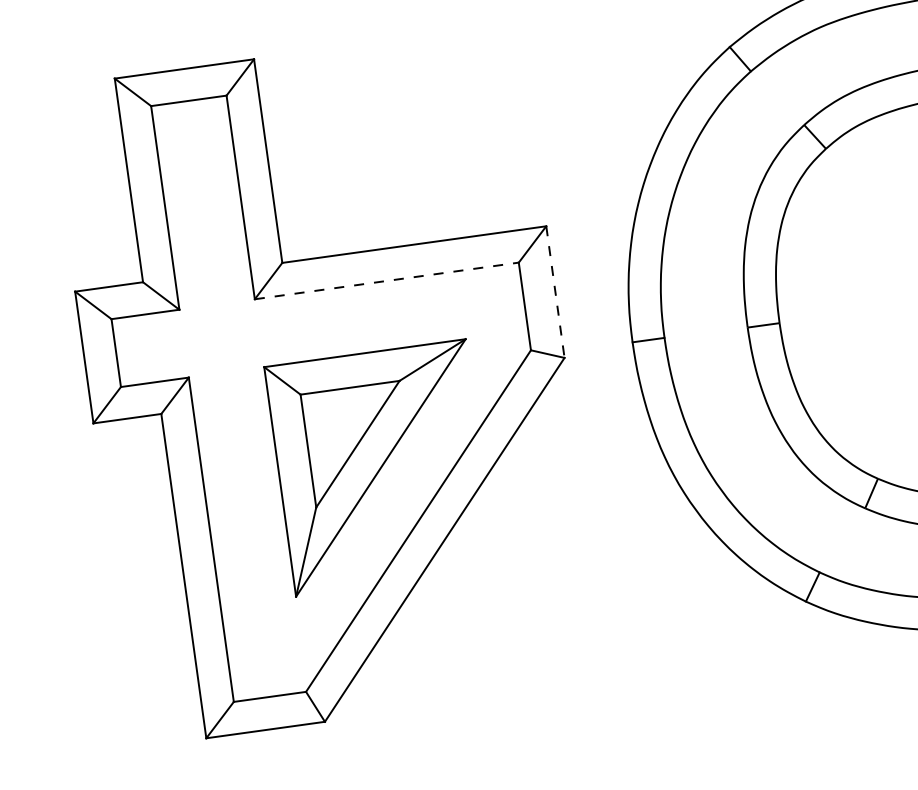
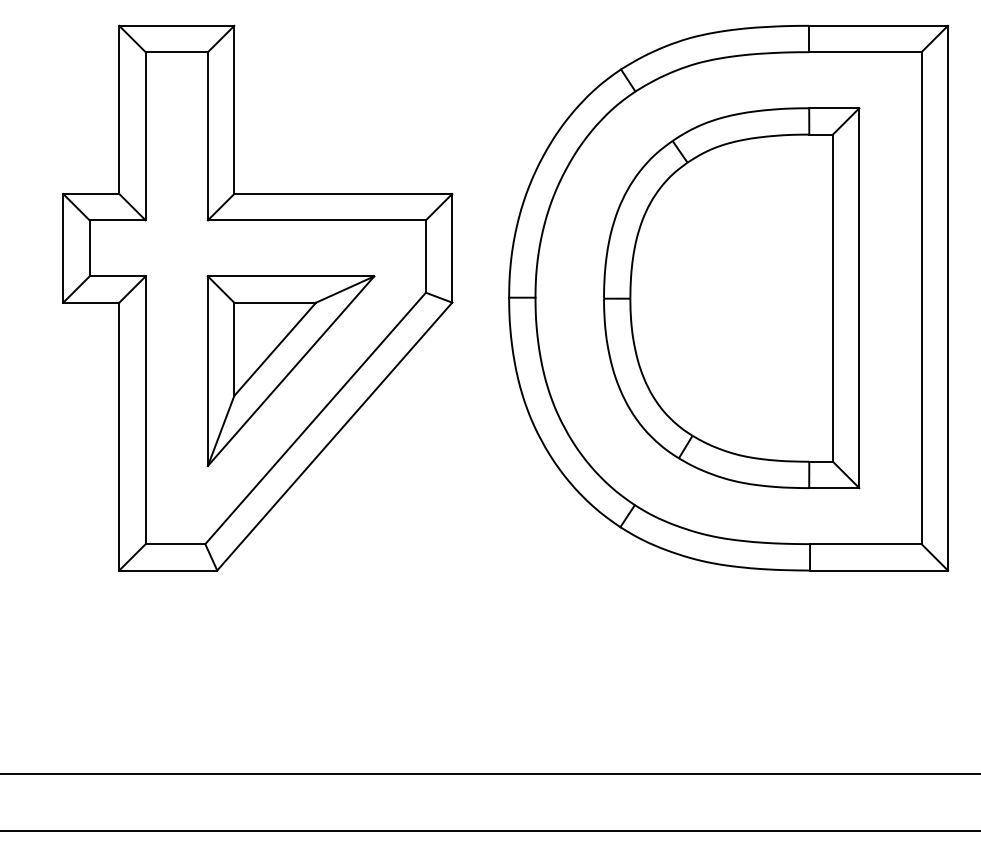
line: (386, 281) -> (316, 220), dashed -> solid
line: (555, 292) -> (452, 248), dashed -> solid

